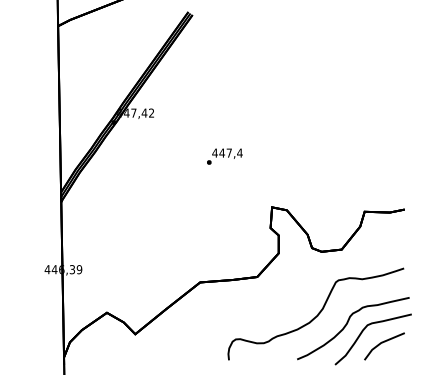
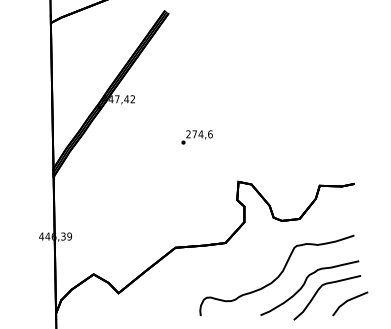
text: (227, 152) -> (199, 133), 447,4 -> 274,6
part: (384, 346) -> (350, 303), moved

